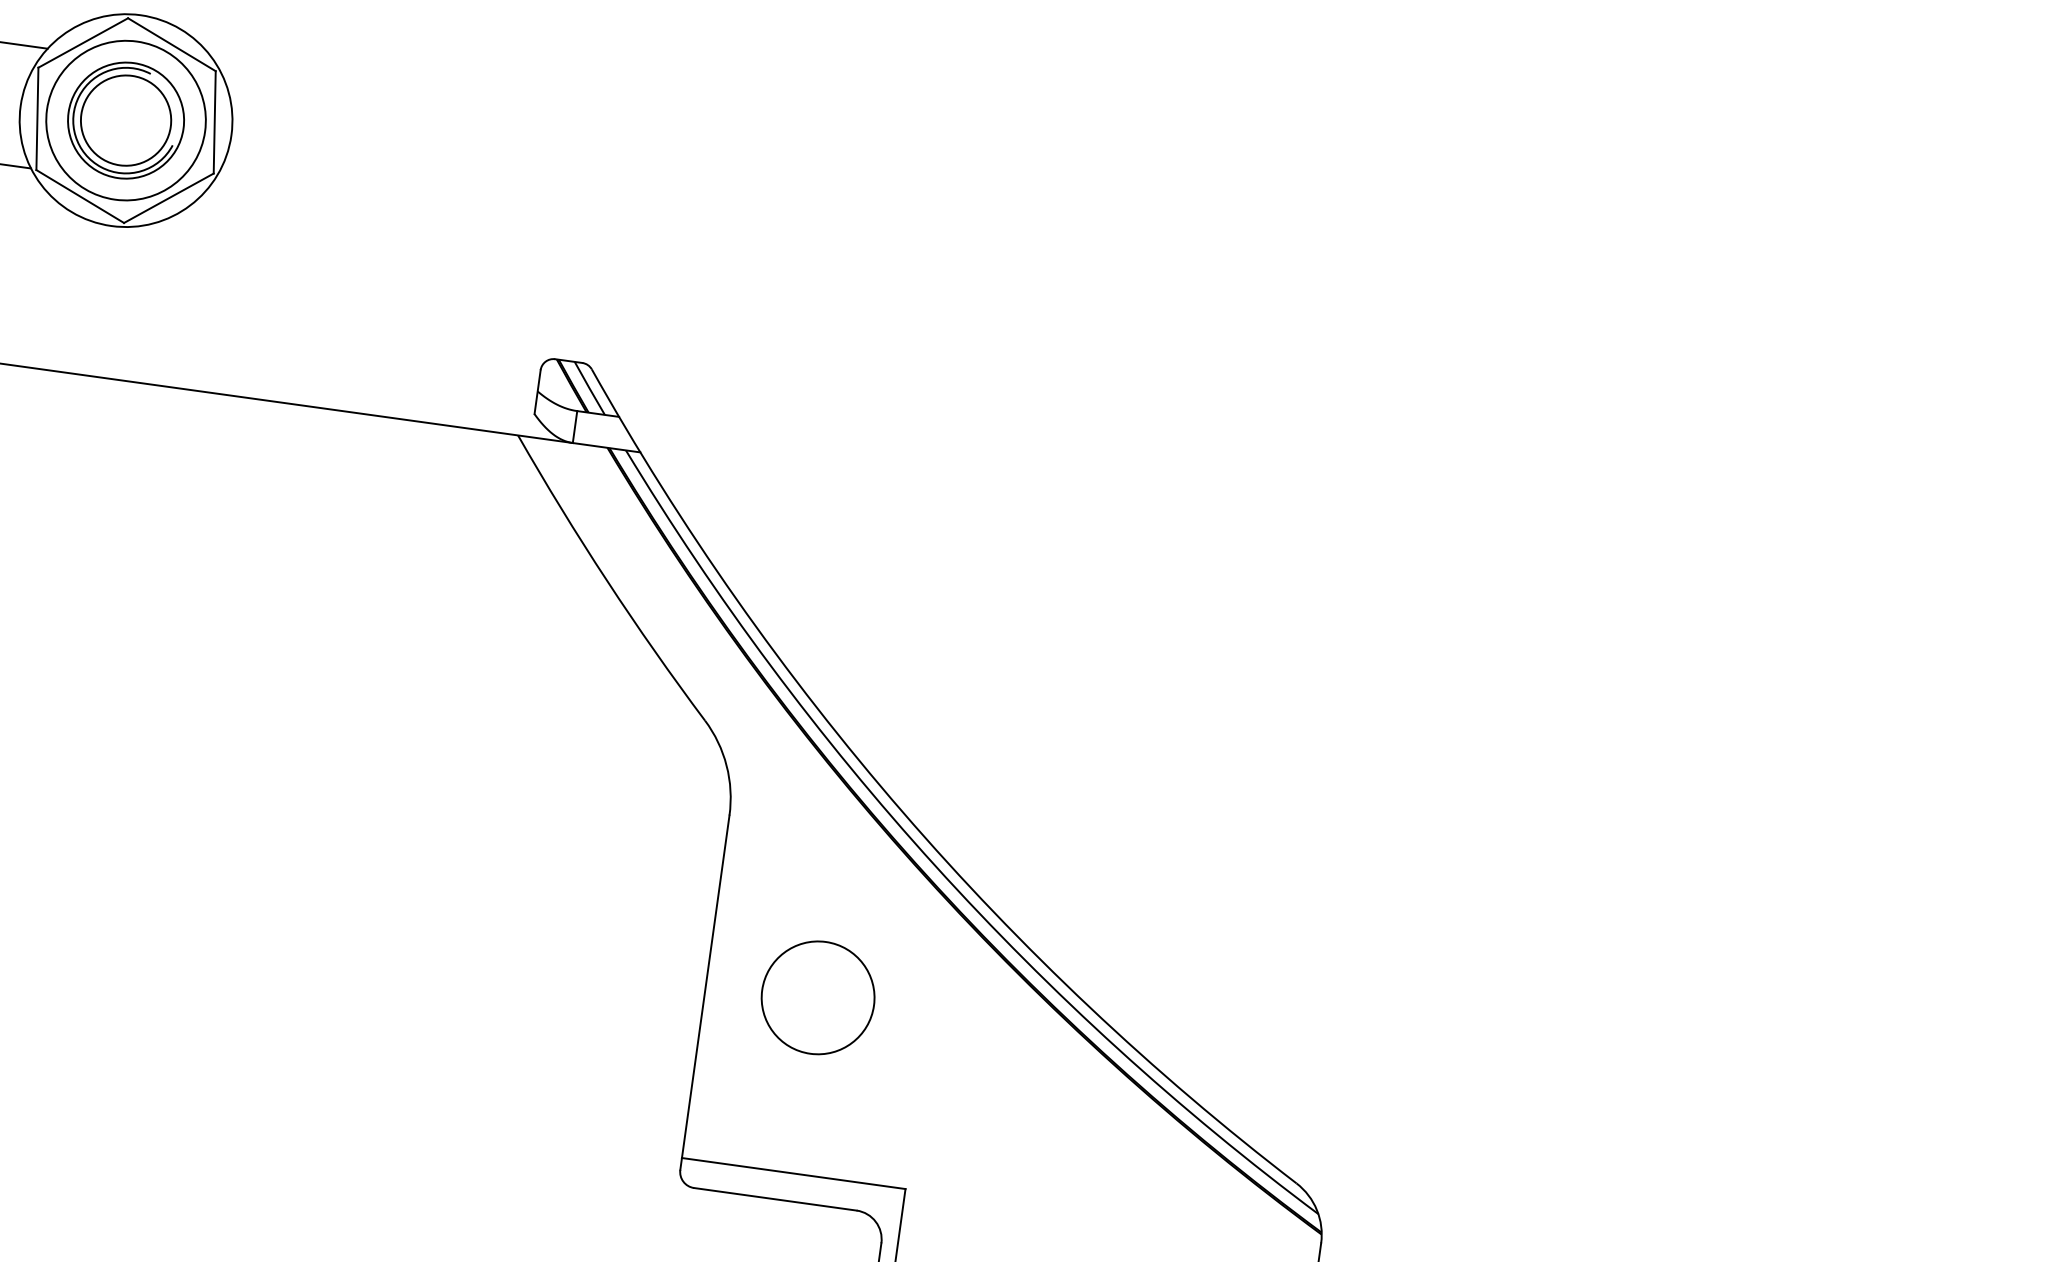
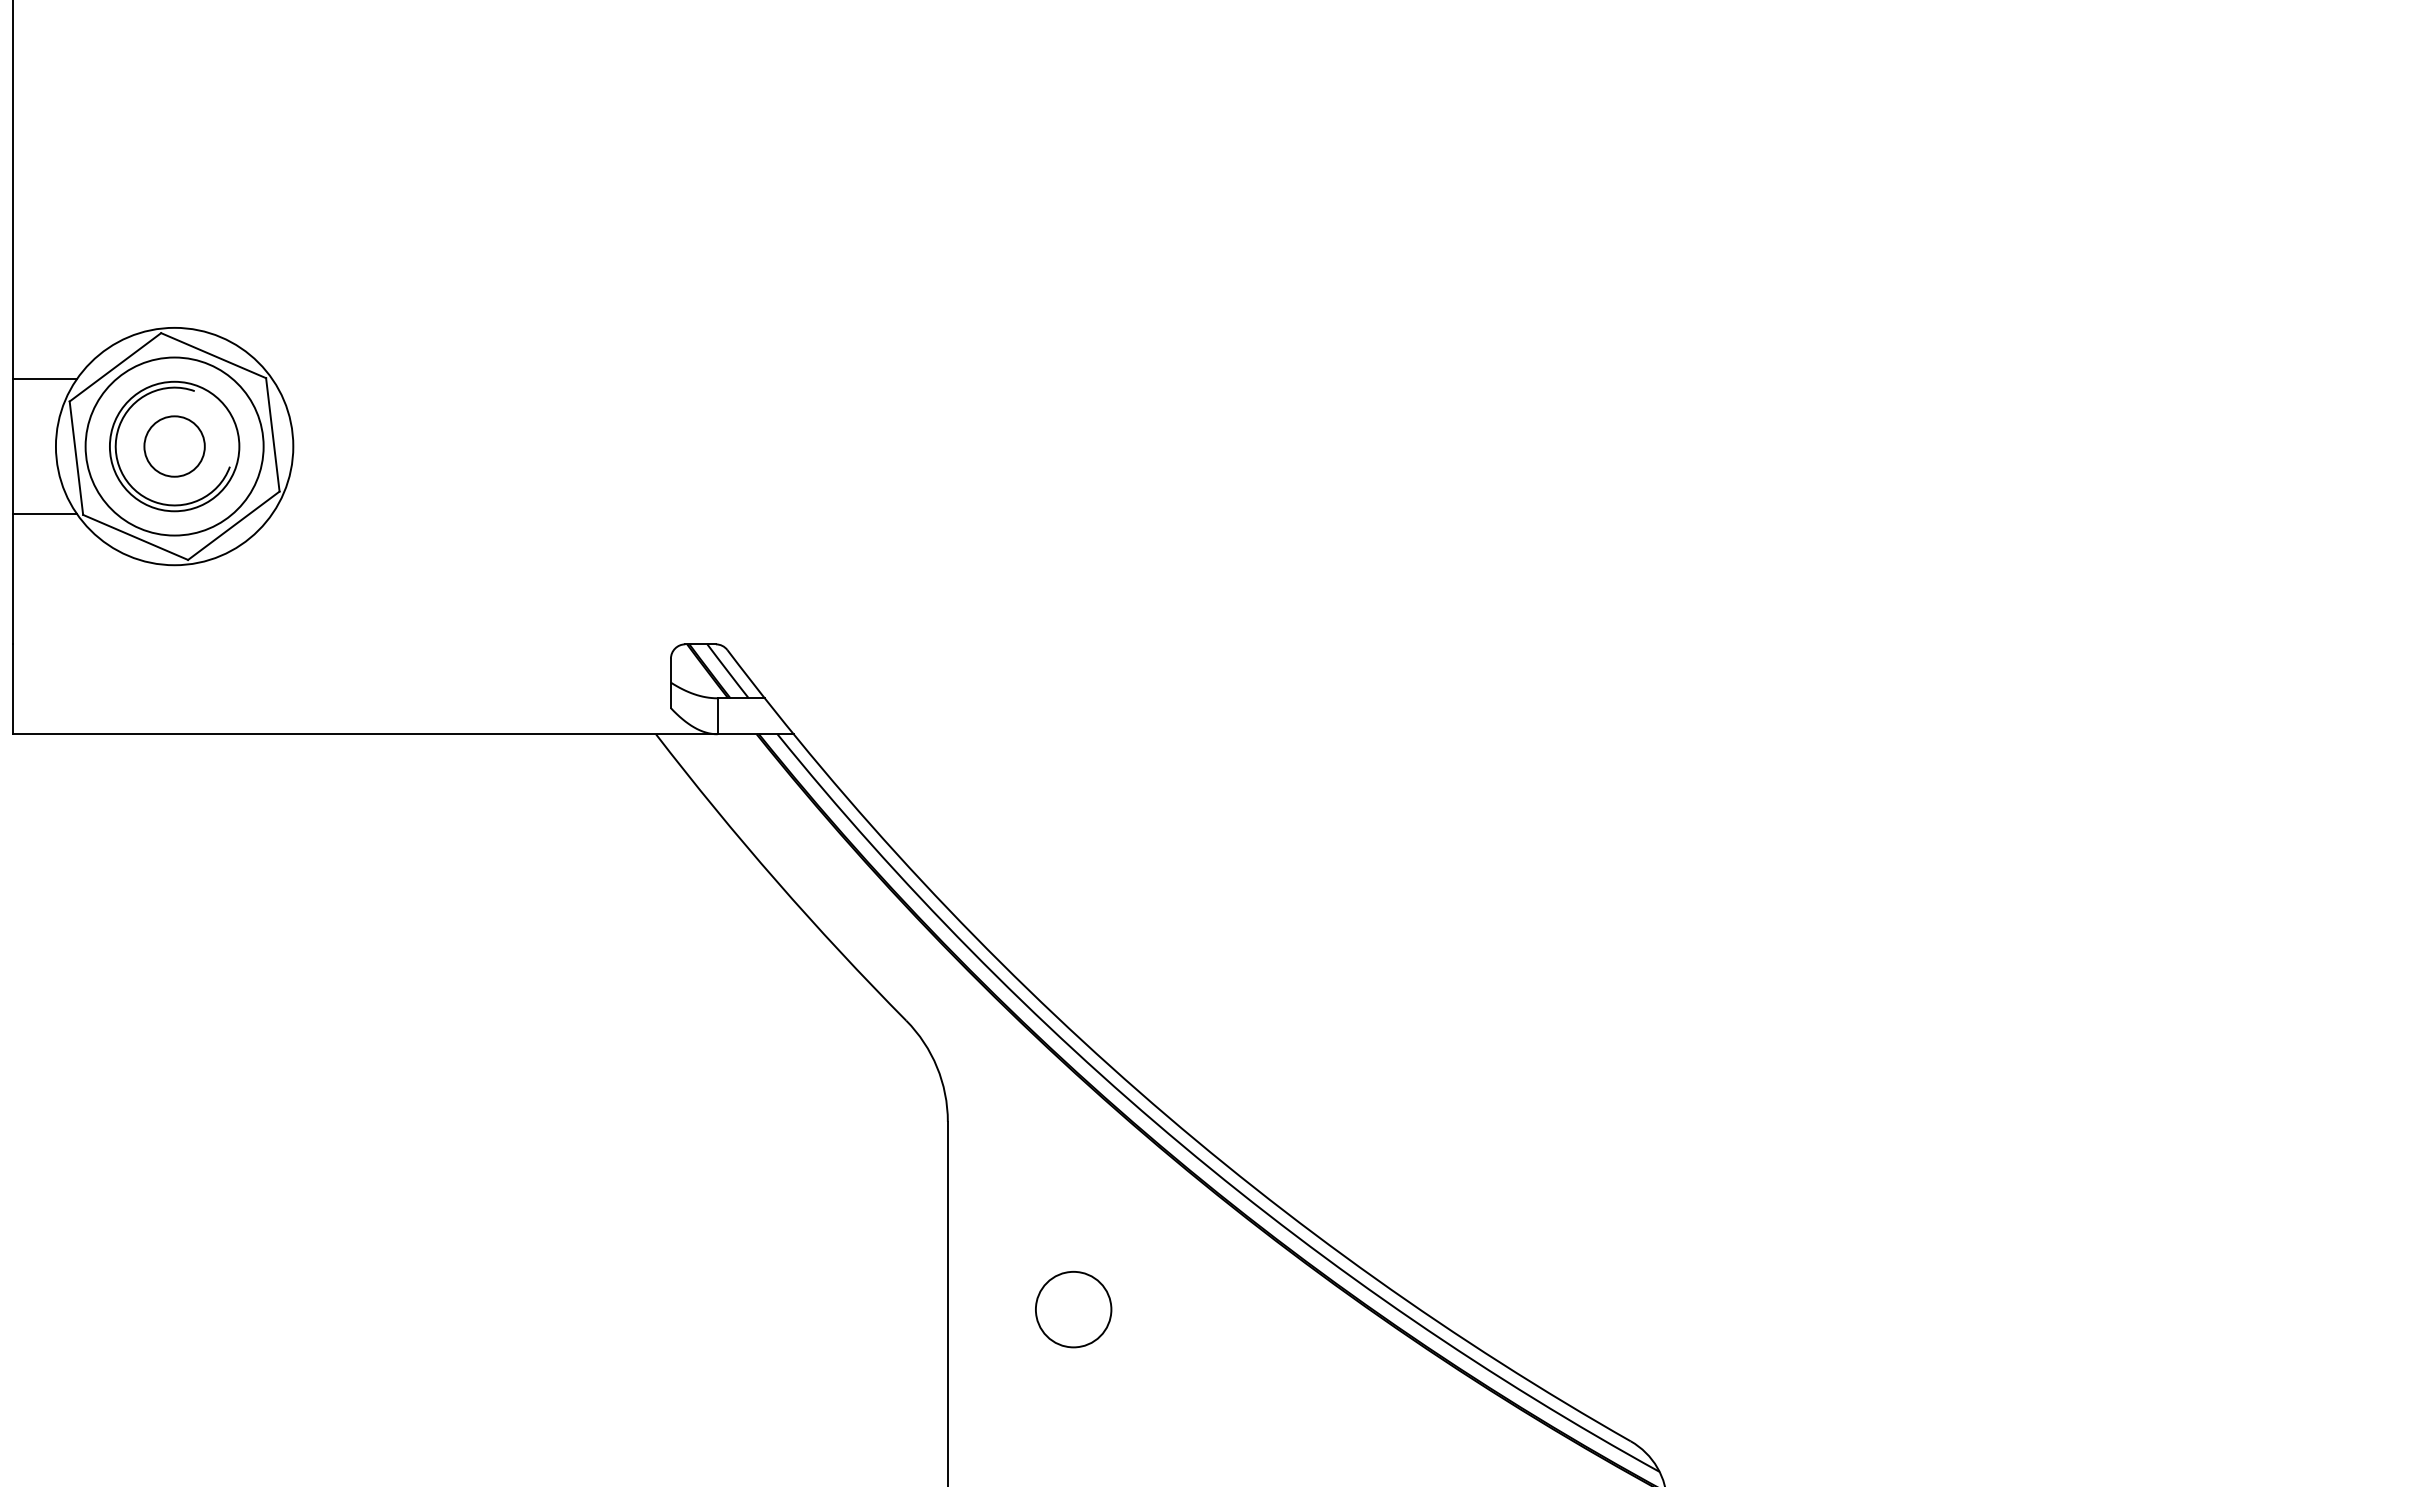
circle: (125, 120) -> (174, 446), size x0.6
circle: (817, 997) -> (1073, 1309), size x0.6

